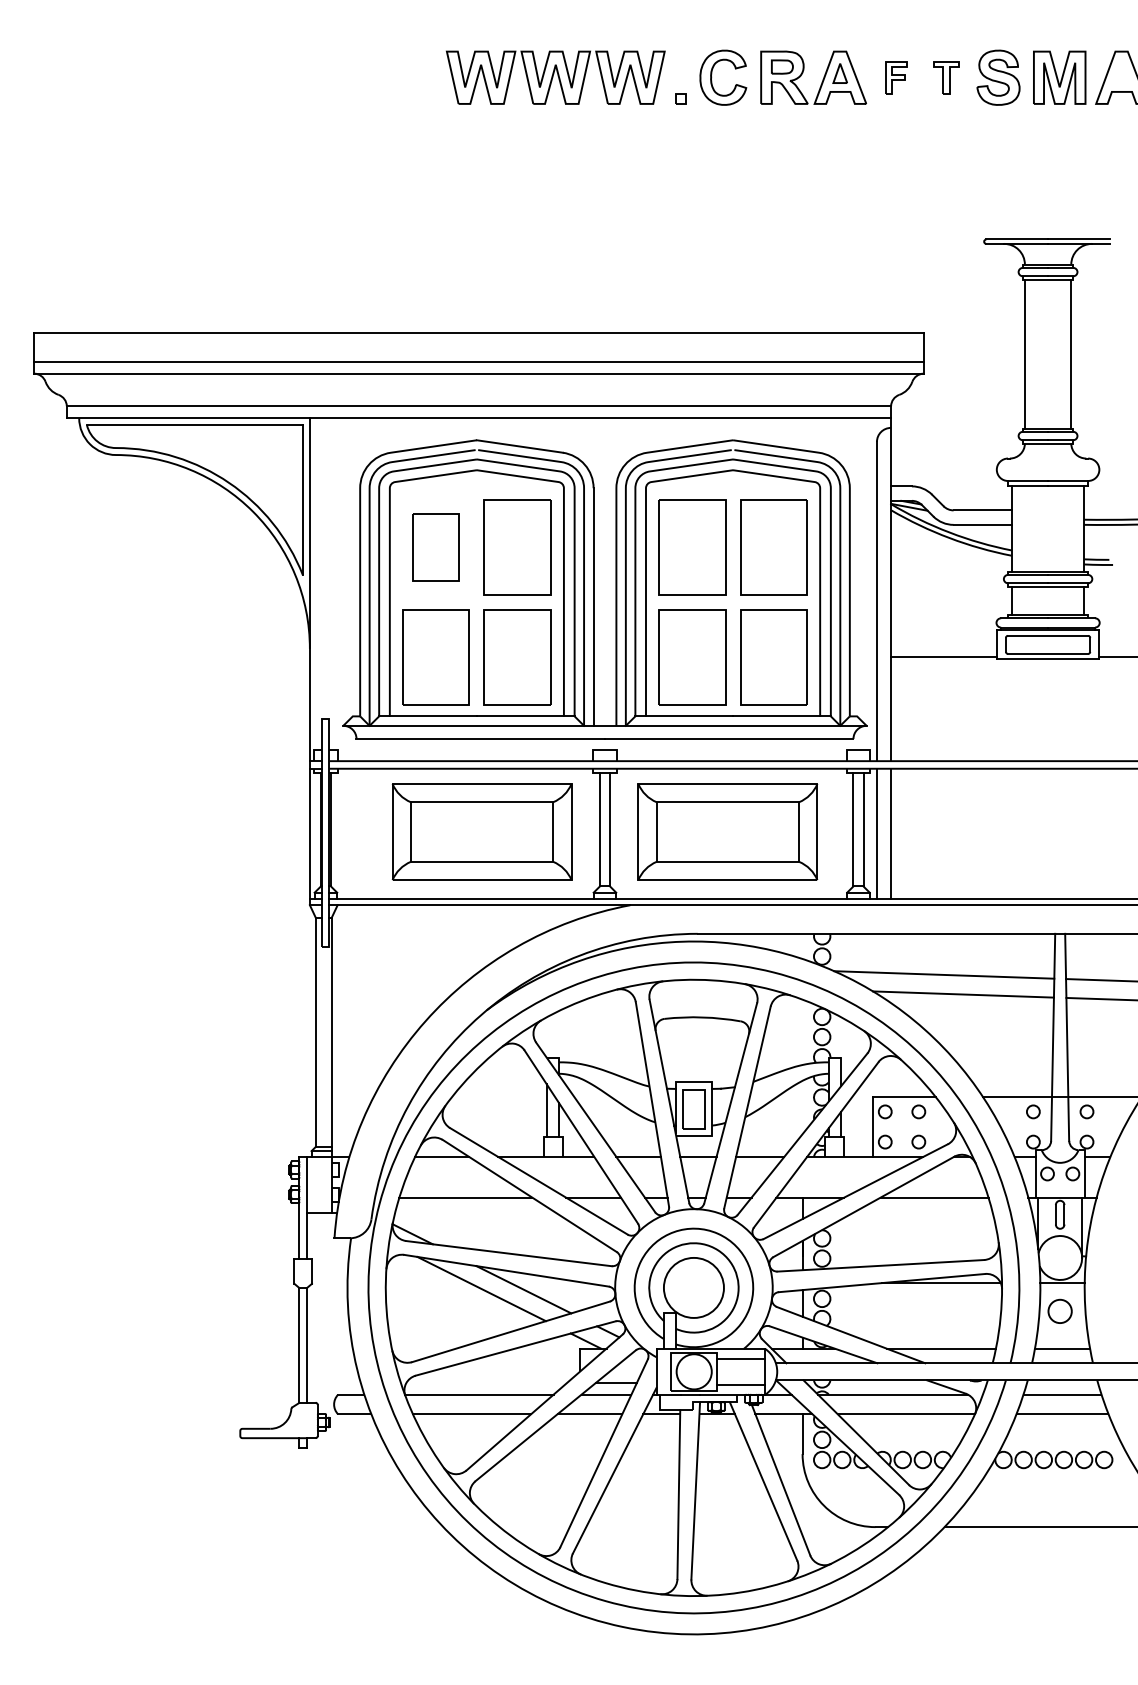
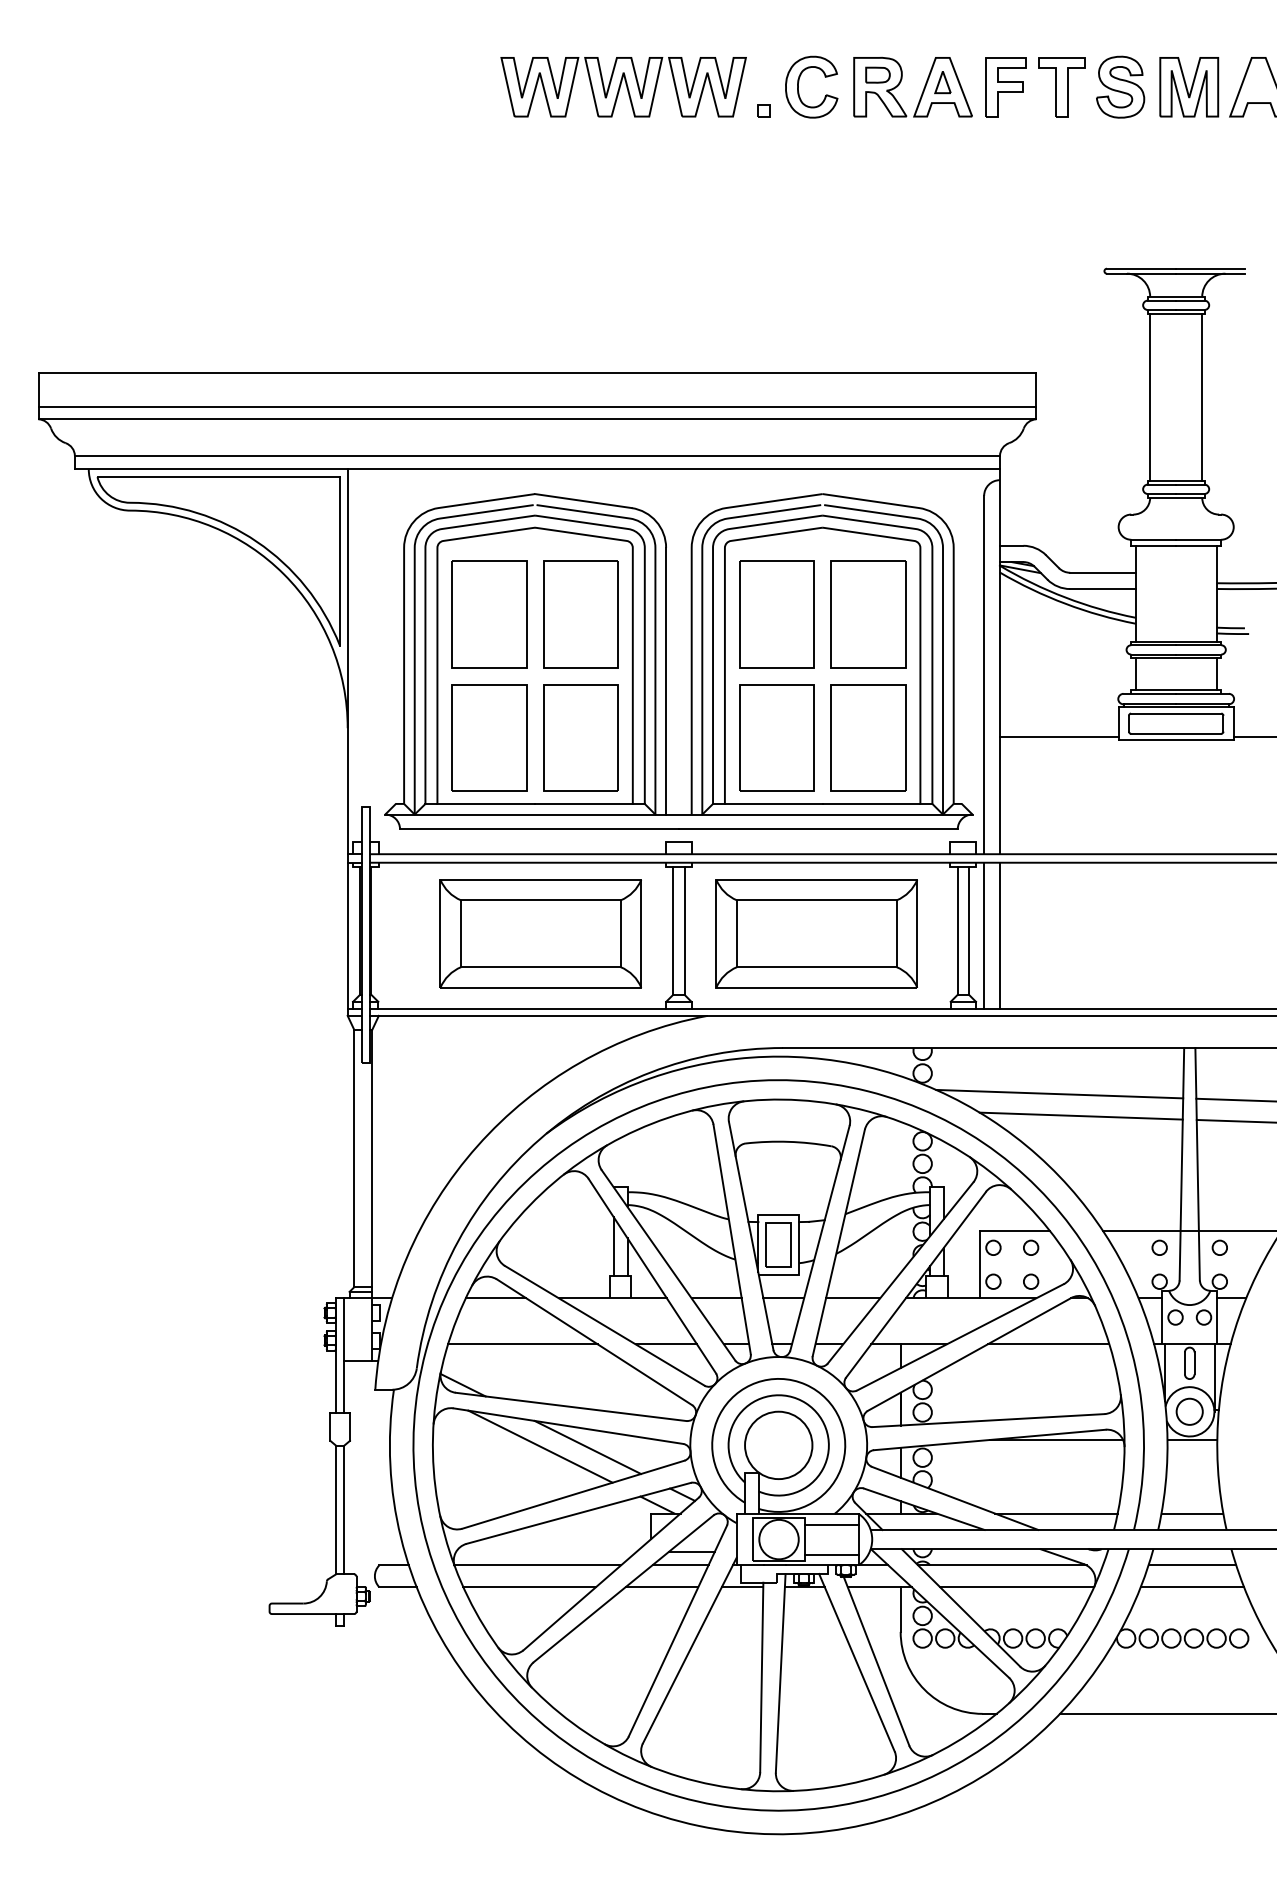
part: (895, 78) -> (1005, 87), size x1.67
part: (945, 78) -> (1061, 87), size x1.67
part: (436, 547) -> (489, 614), size x1.43
circle: (1059, 1311) -> (1189, 1411), moved

